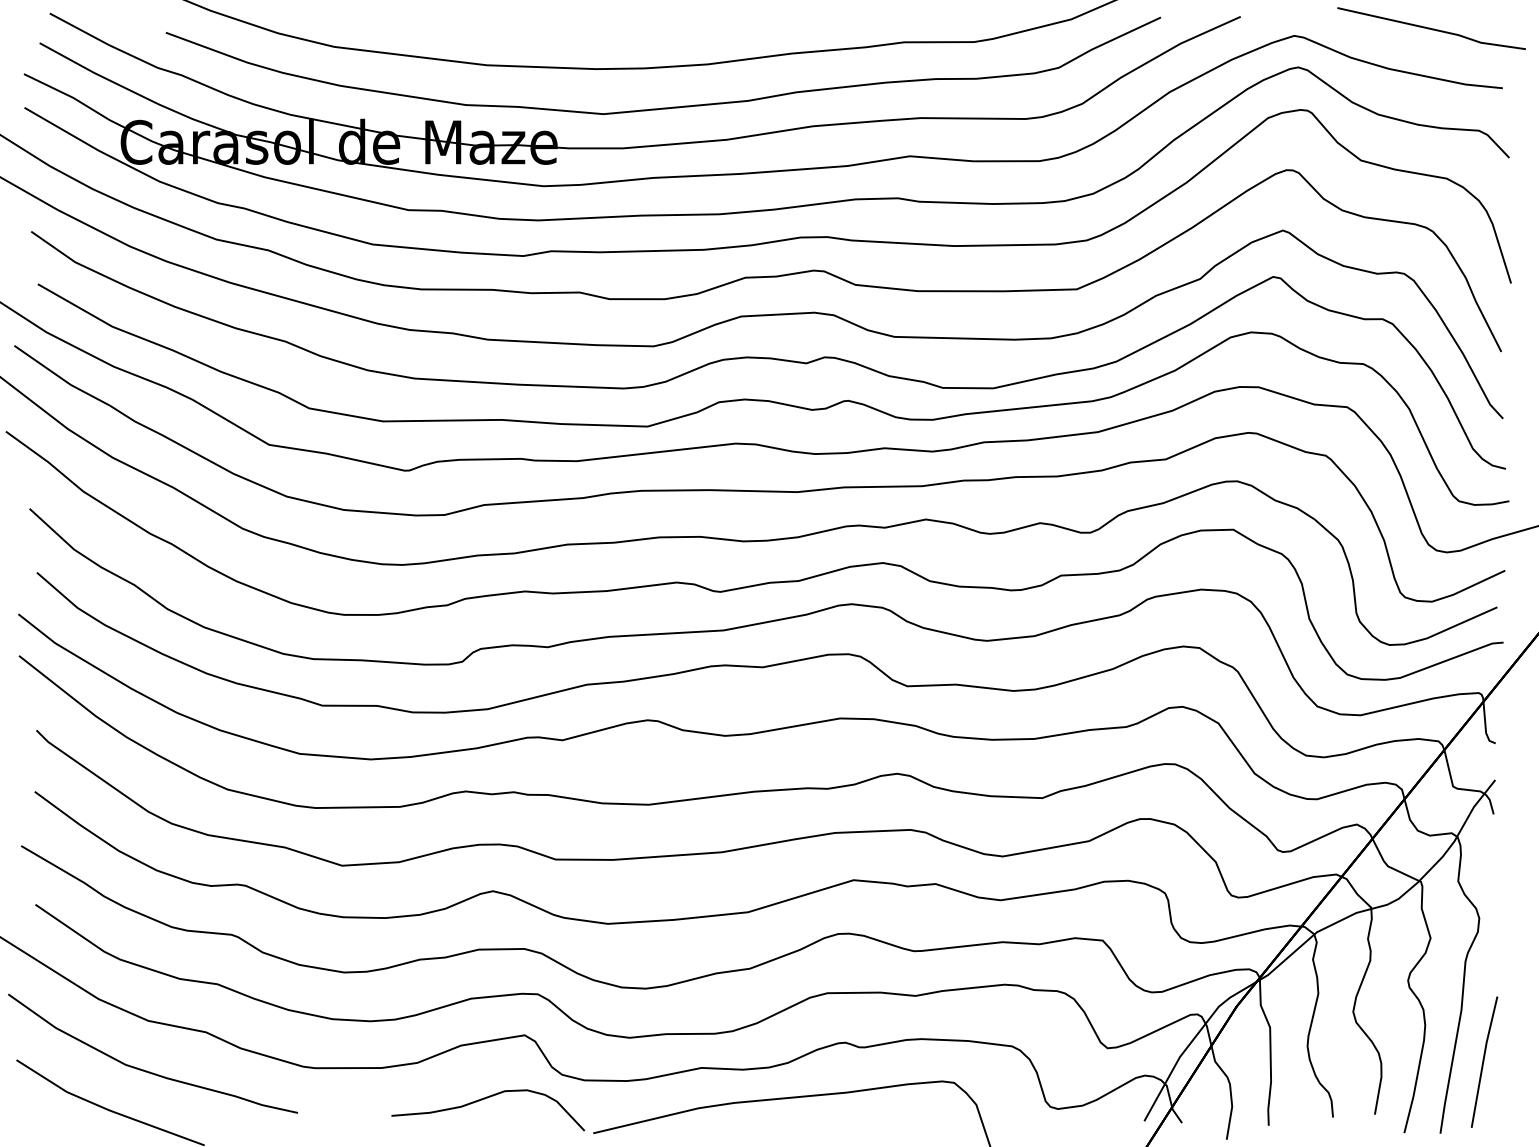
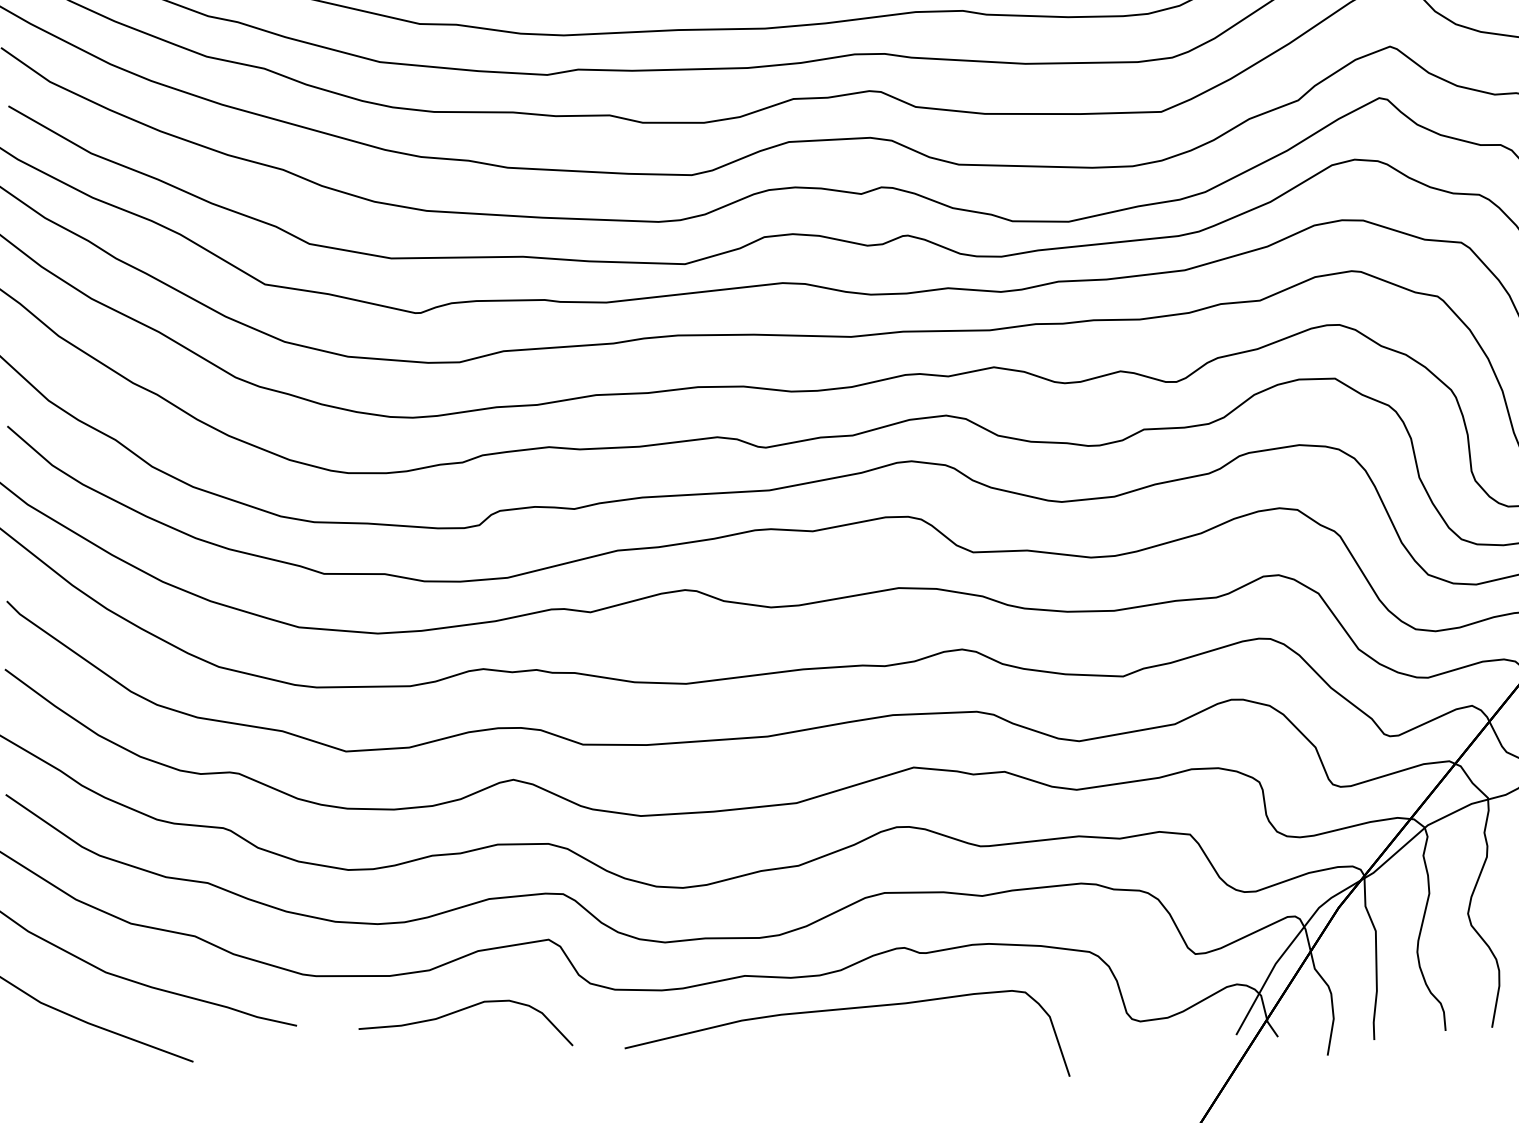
curve: (485, 1099) -> (462, 1010), moved

